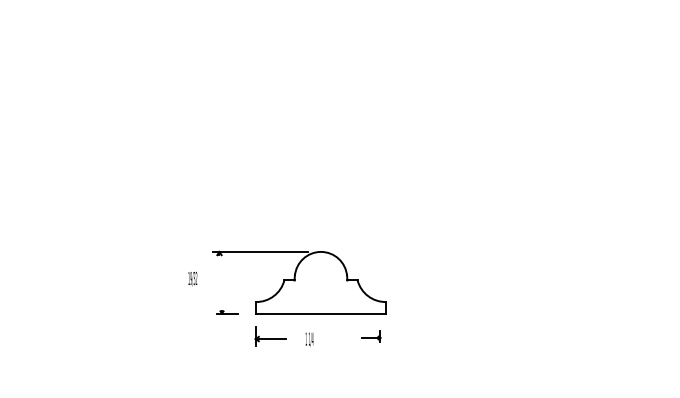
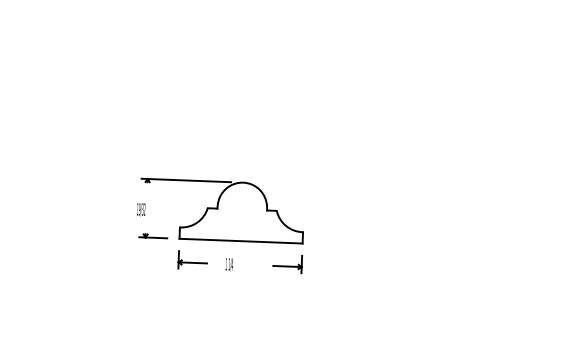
text: (192, 279) -> (140, 210), moved
part: (227, 312) -> (153, 236), size x1.43
part: (371, 336) -> (287, 264), size x1.67

